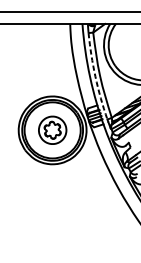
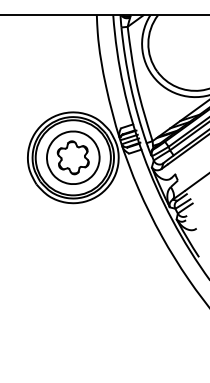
arc: (95, 77) -> (130, 86), dashed -> solid
part: (52, 130) -> (73, 157), size x1.43

